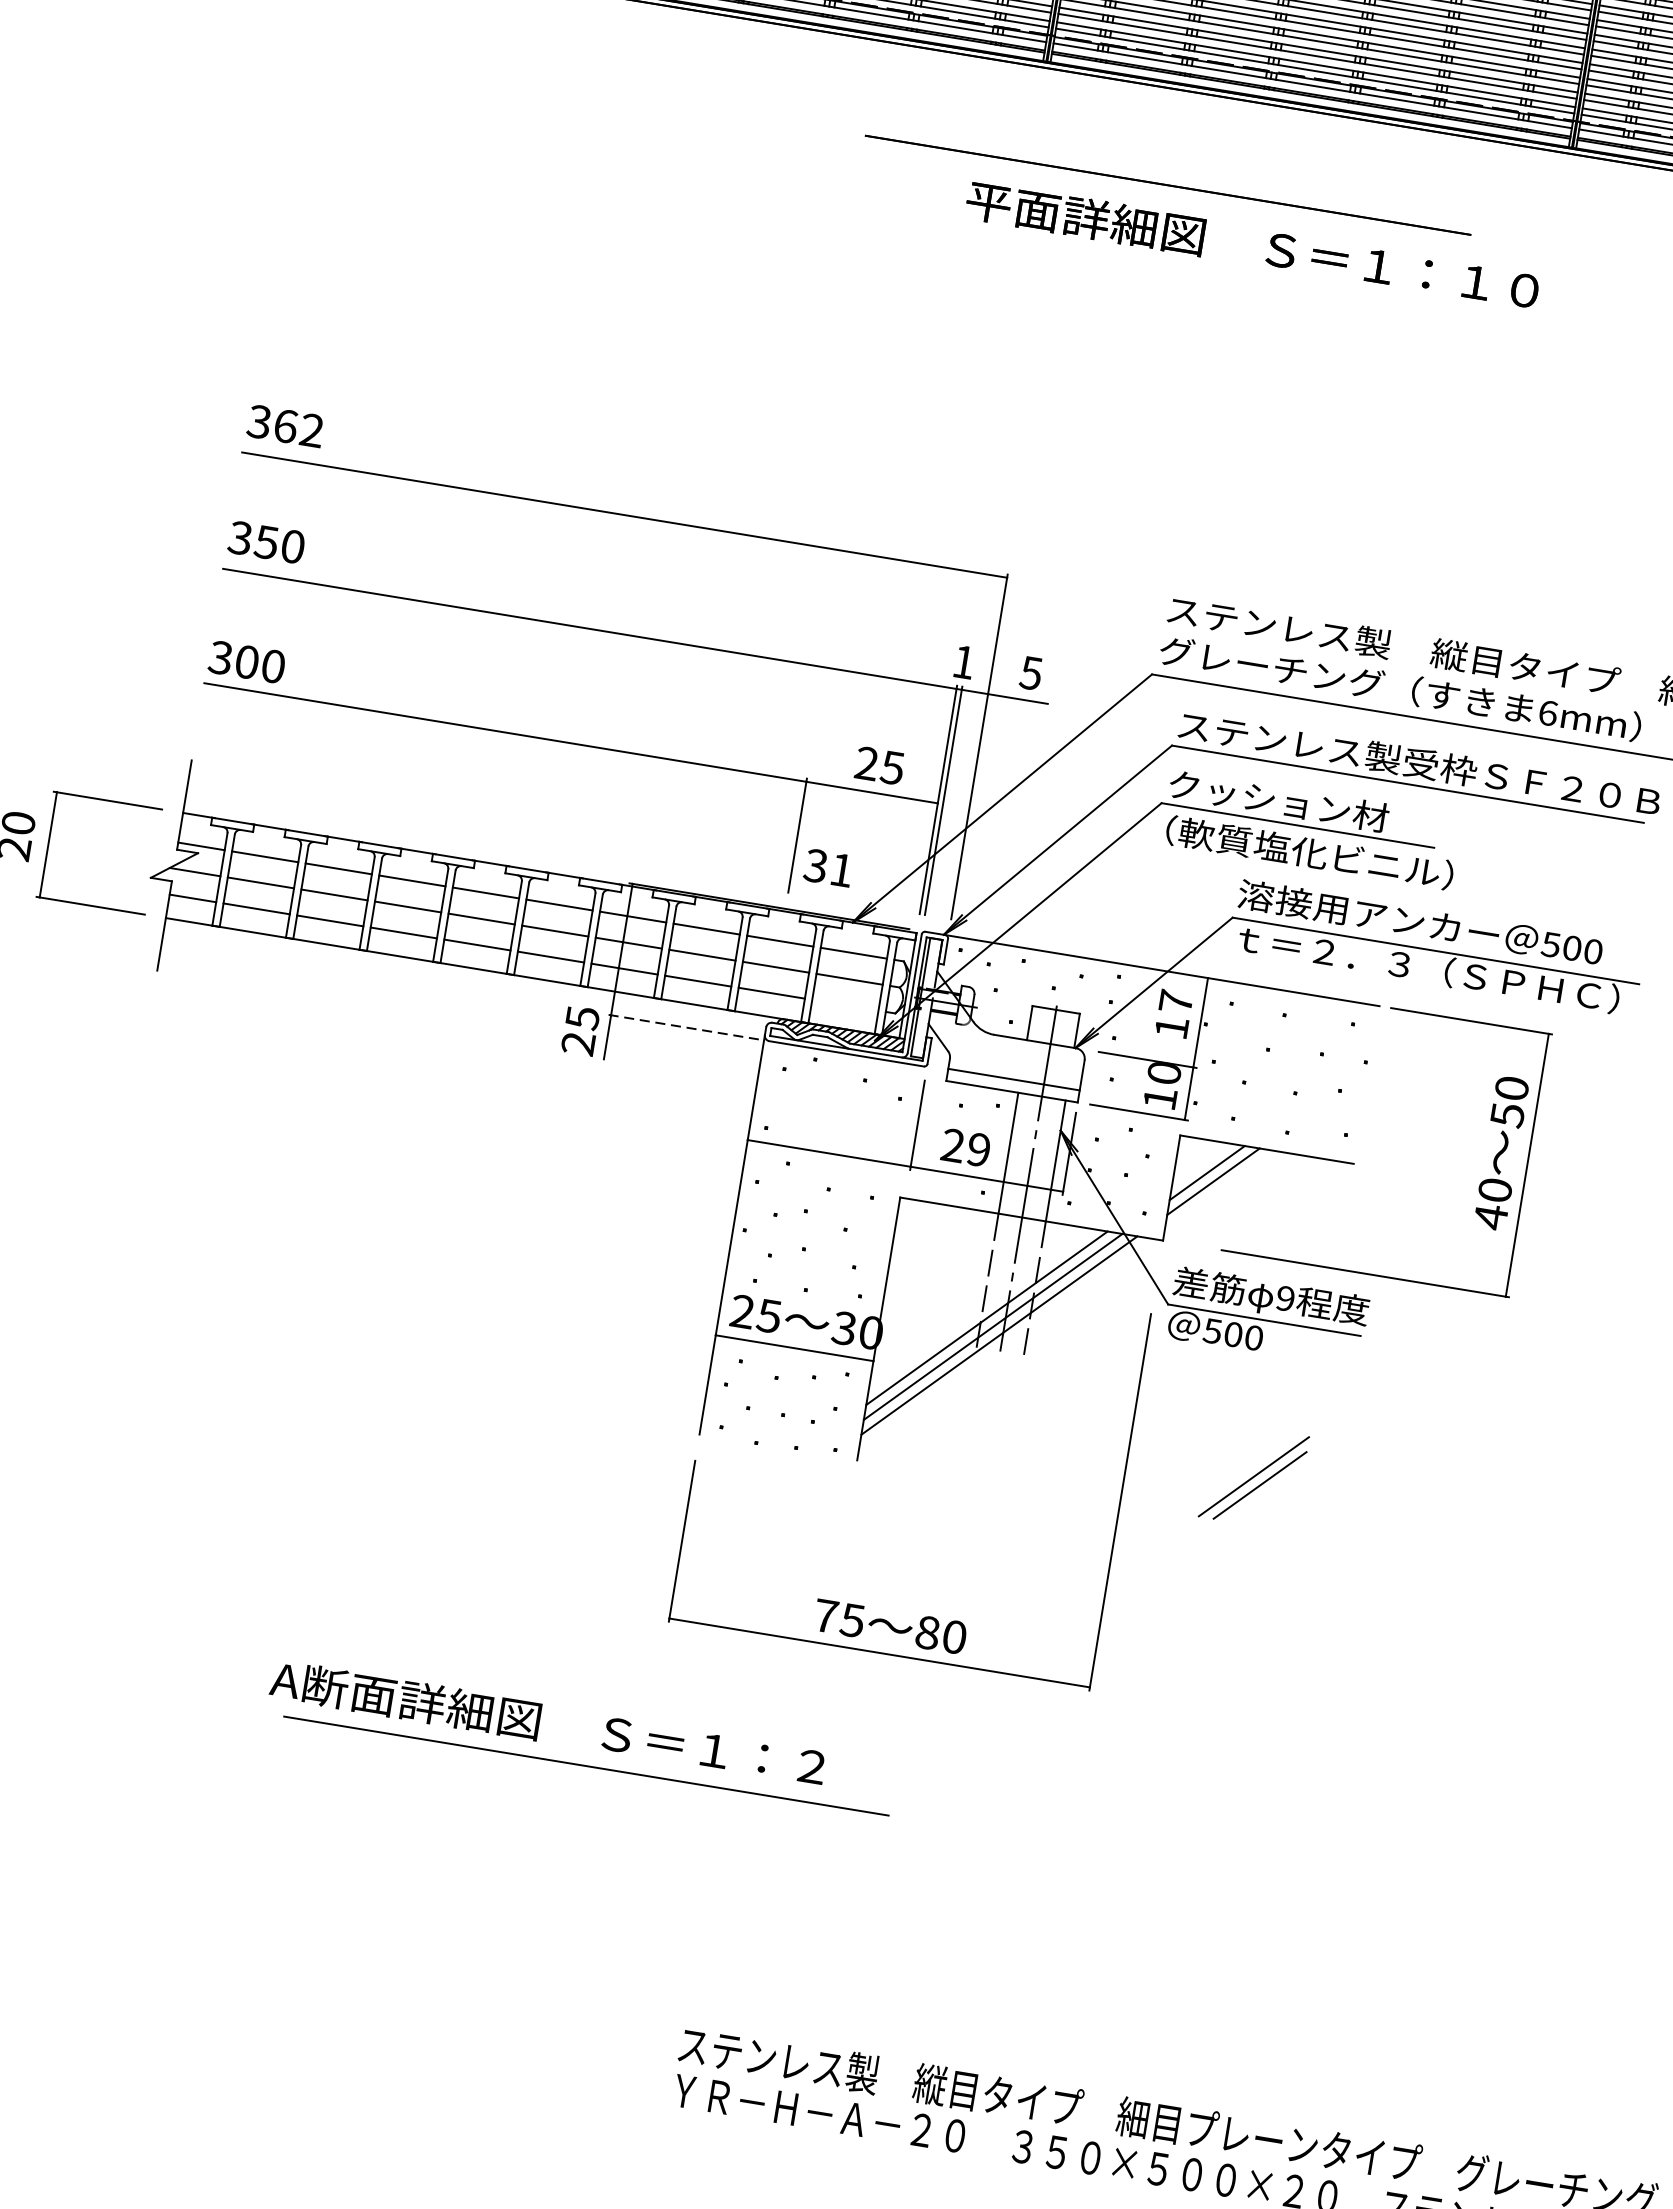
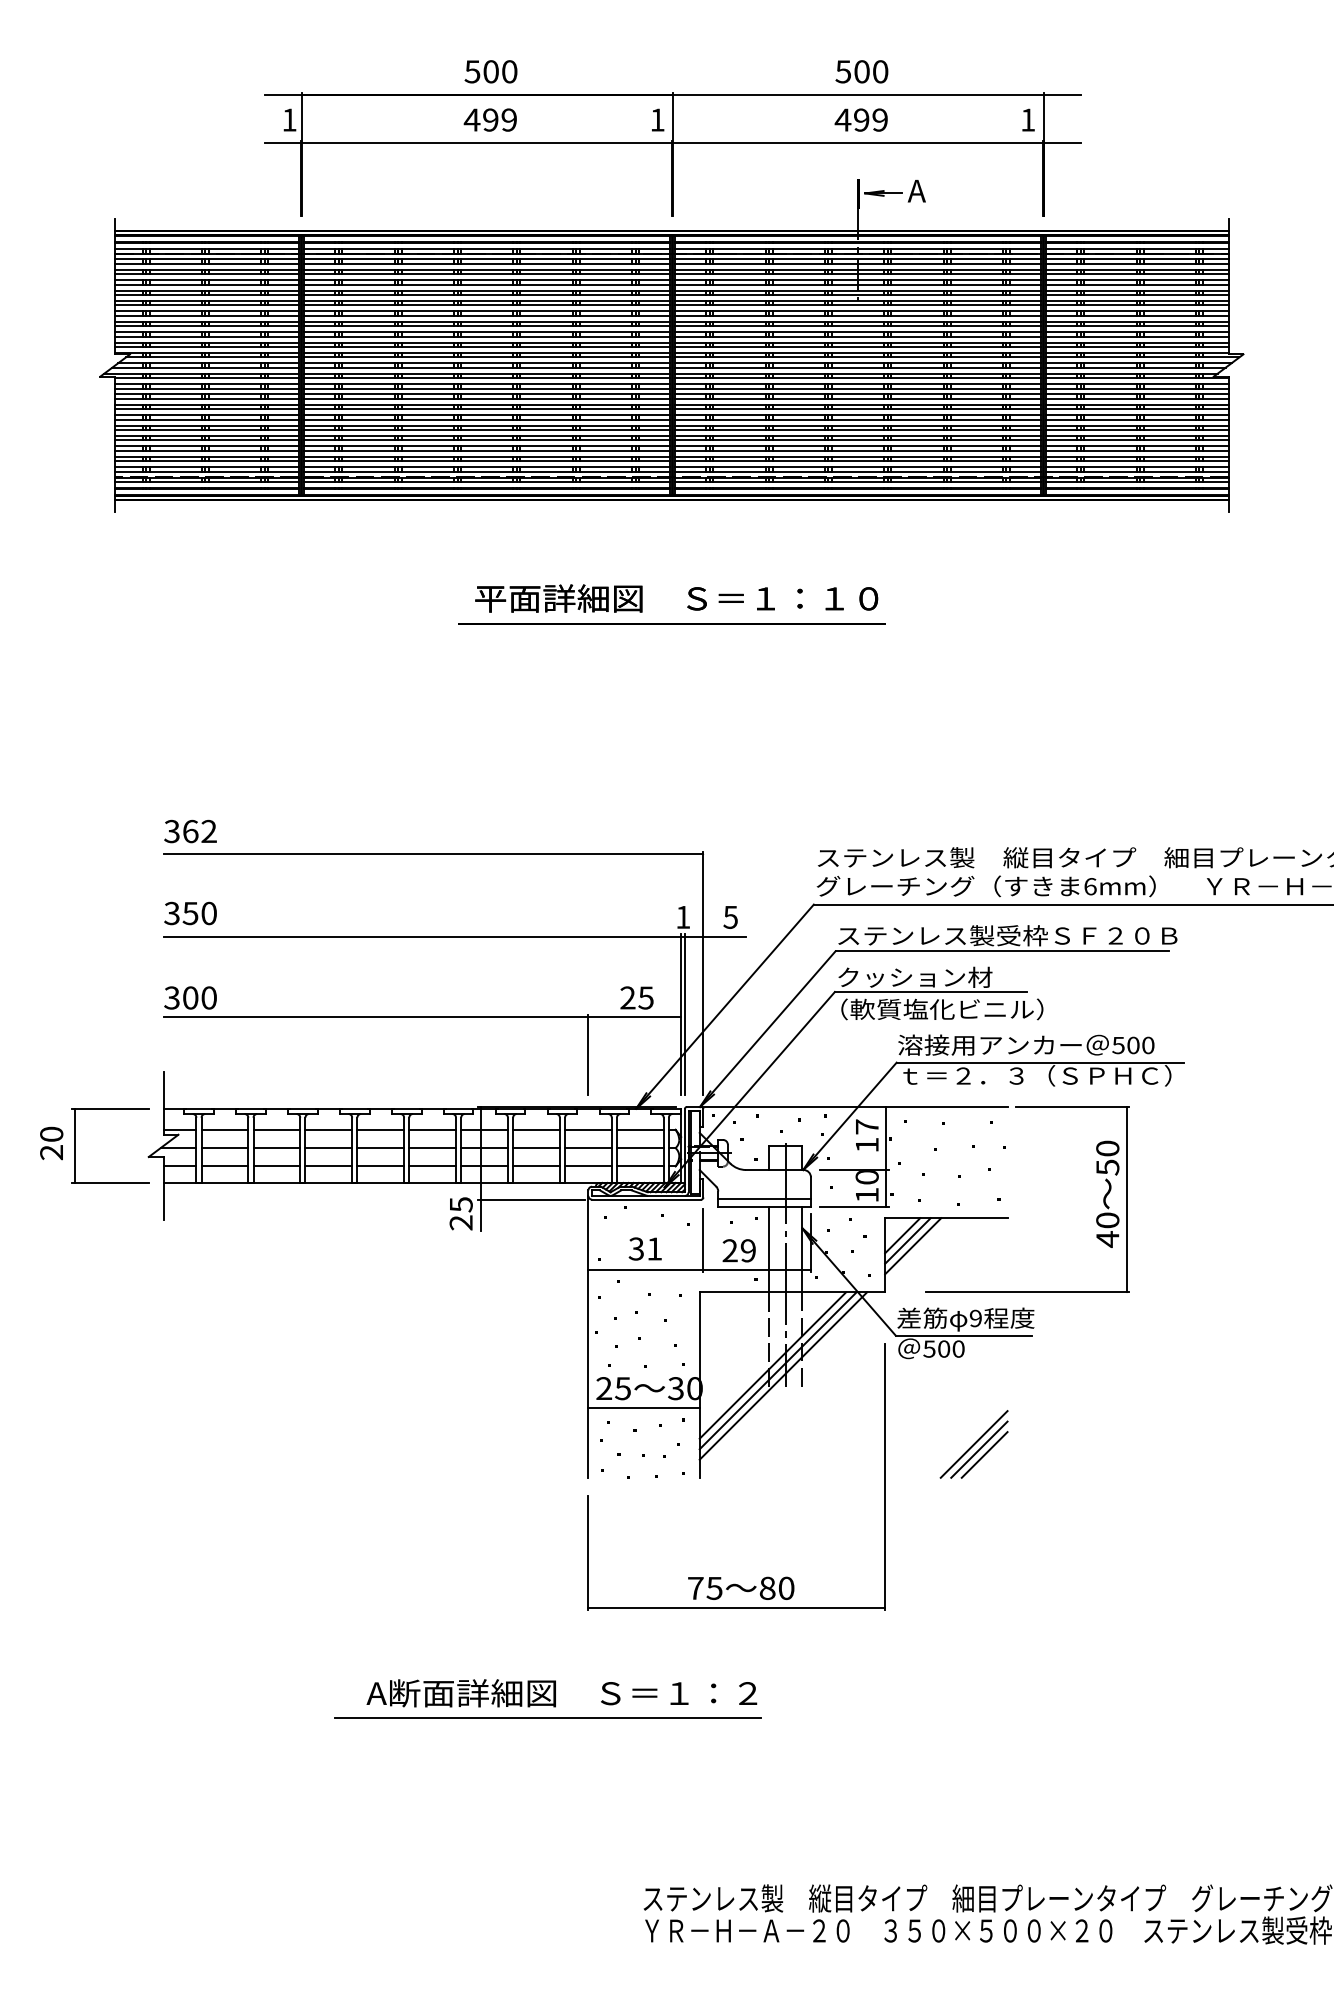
line: (1167, 185) -> (671, 623), moved
text: (1252, 245) -> (676, 598), moved
text: (827, 867) -> (644, 1248), moved
line: (845, 1005) -> (640, 1166), added
line: (683, 1026) -> (531, 1199), dashed -> solid
line: (1200, 1163) -> (902, 1235), added
line: (1266, 1493) -> (984, 1454), added
text: (547, 1723) -> (561, 1693), moved

